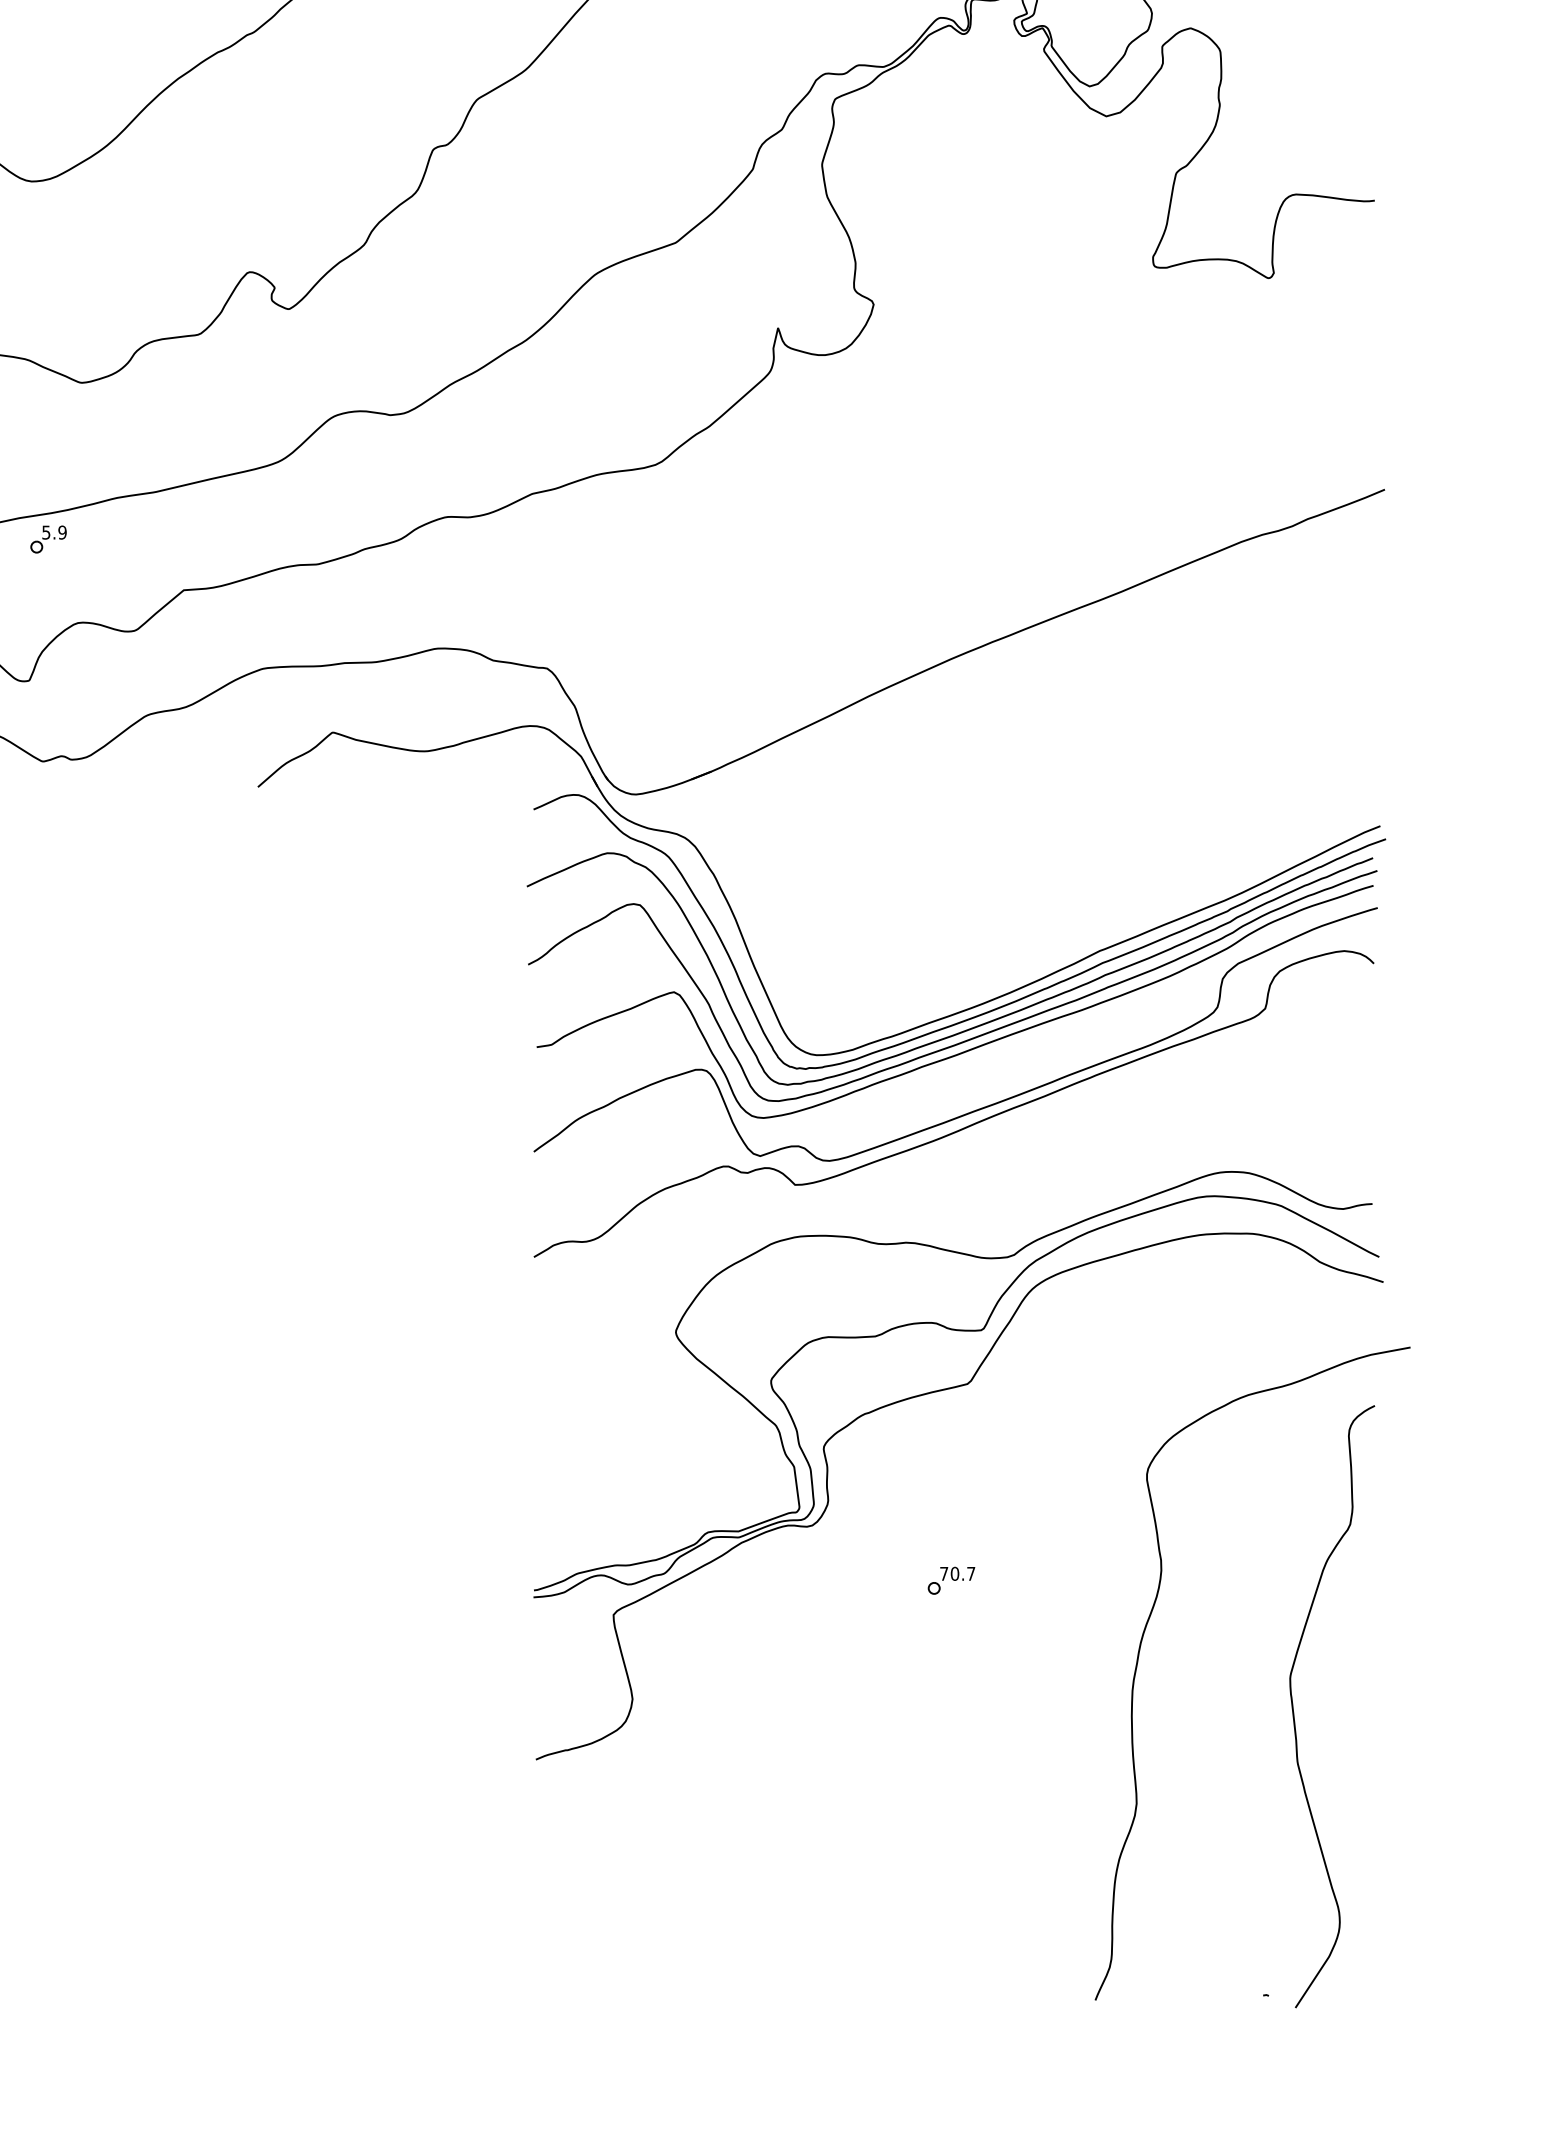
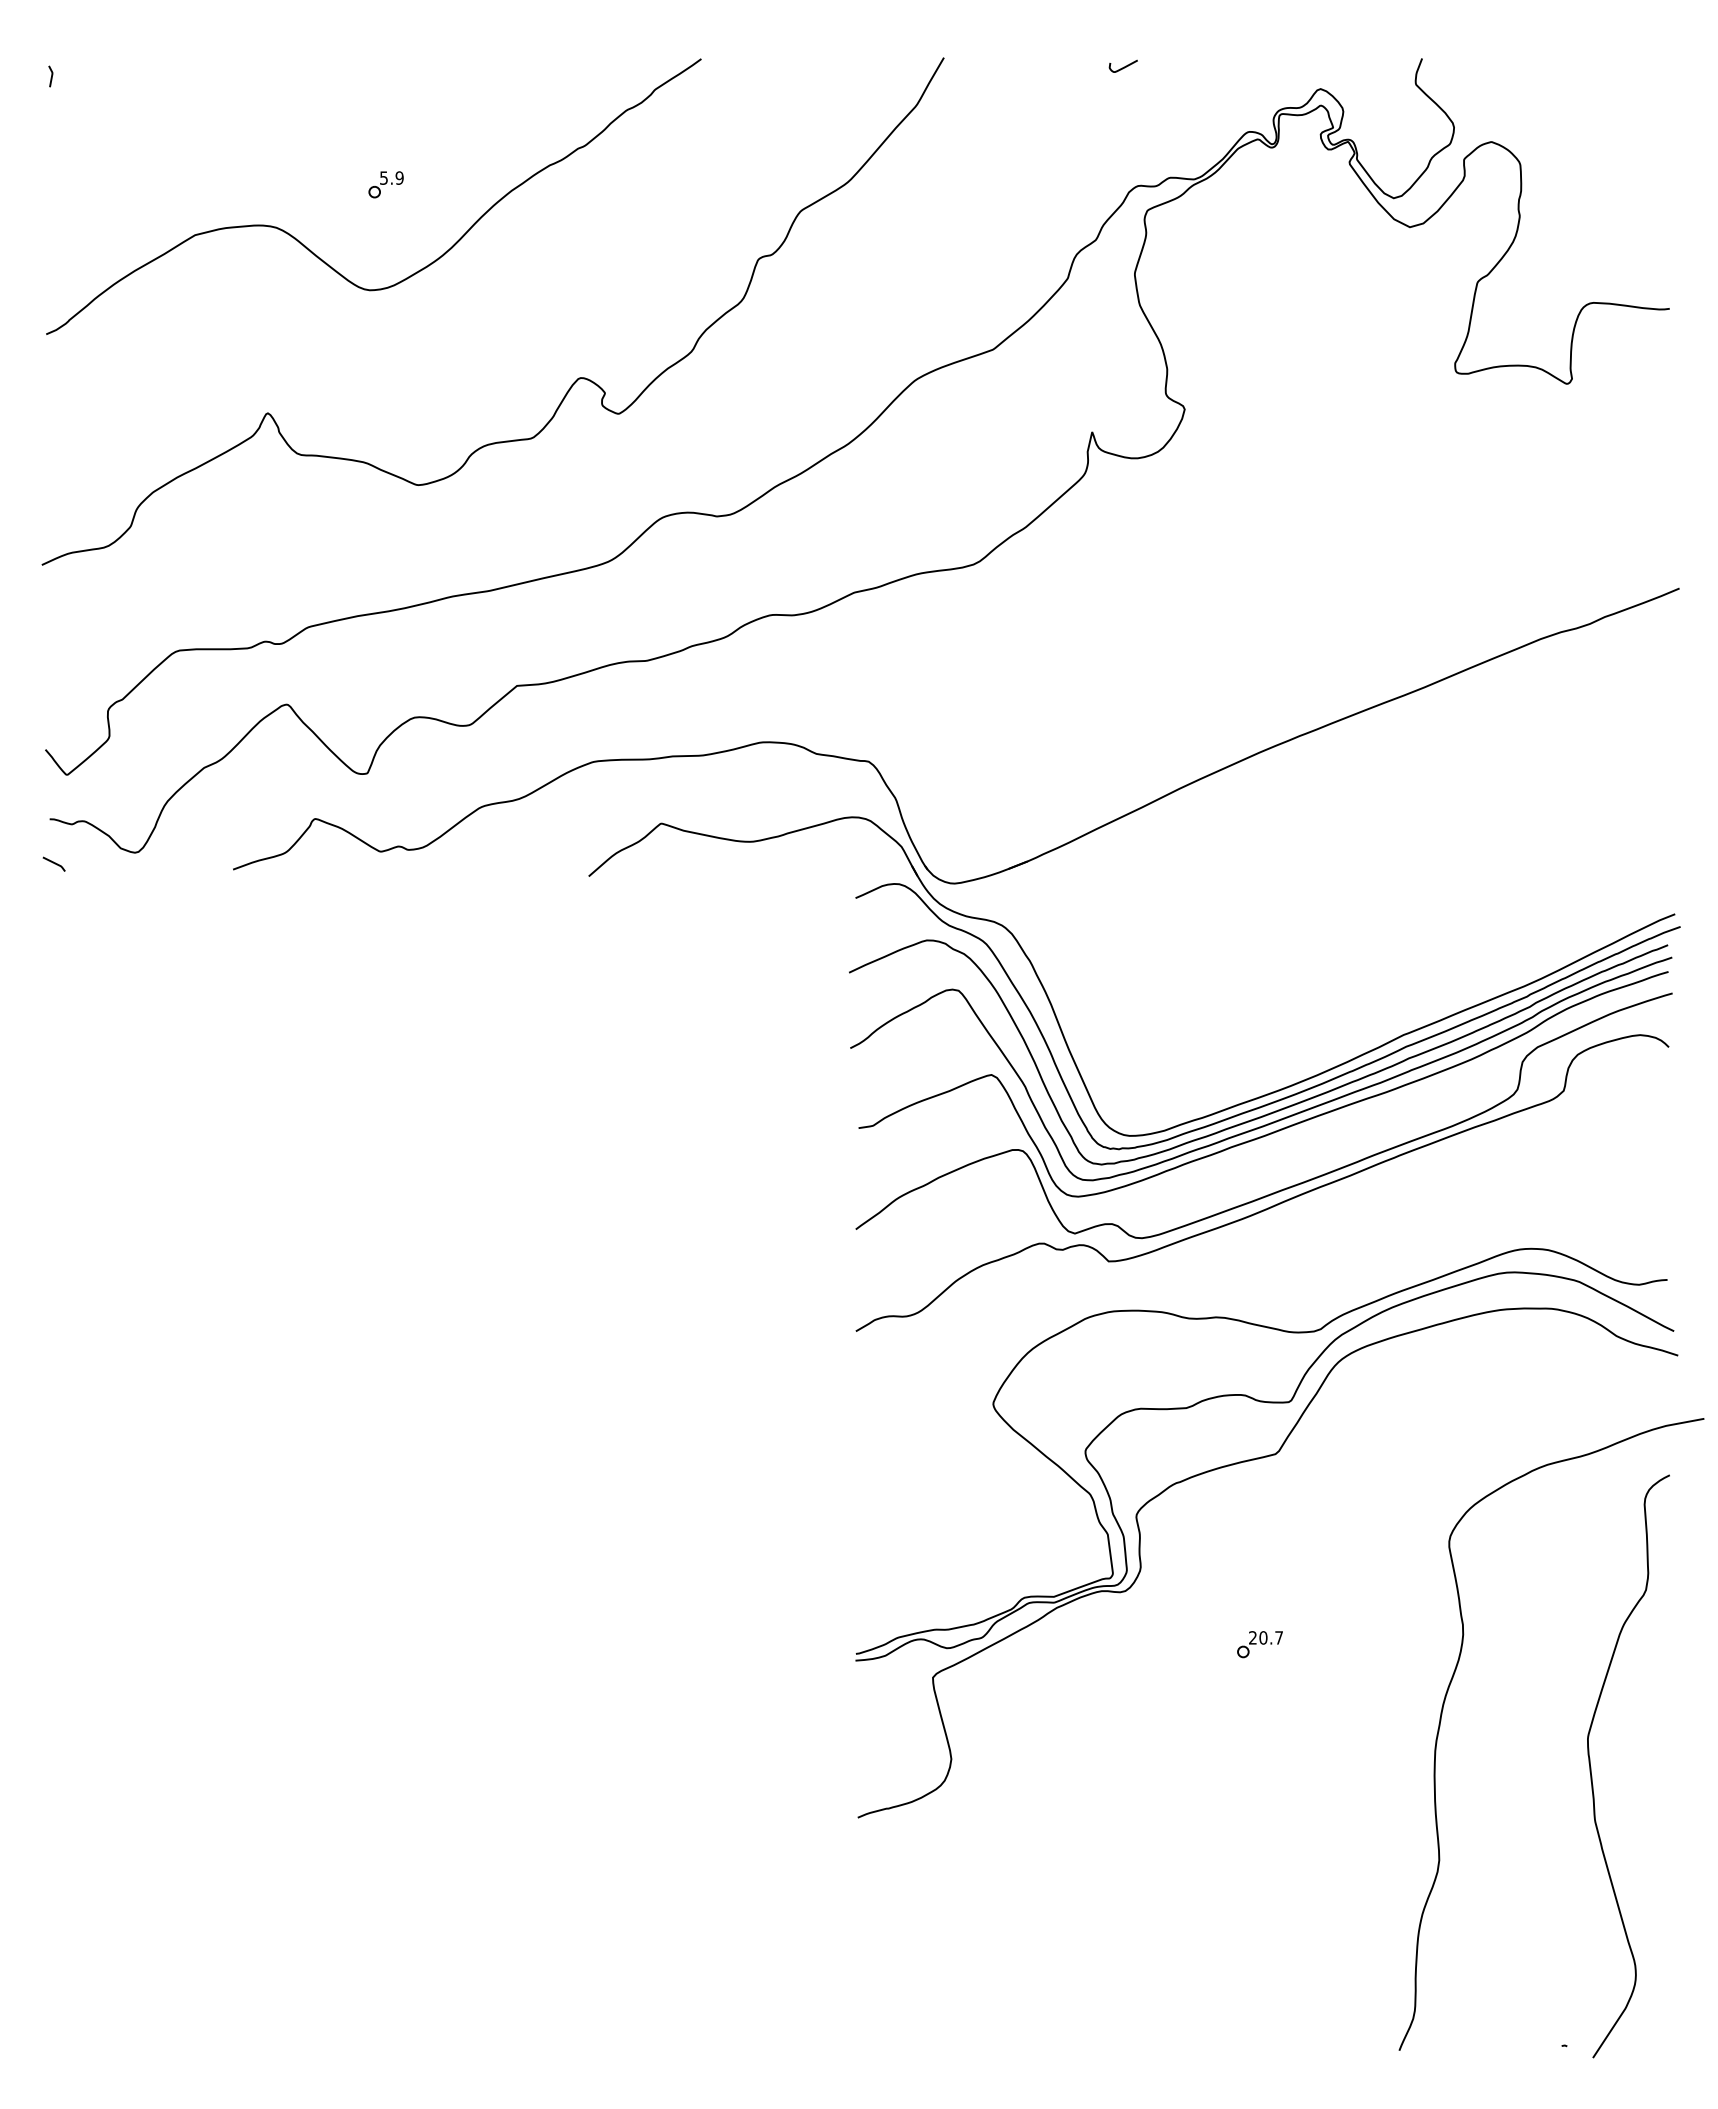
part: (47, 539) -> (385, 184), moved
text: (943, 1573) -> (1252, 1637), 70.7 -> 20.7

